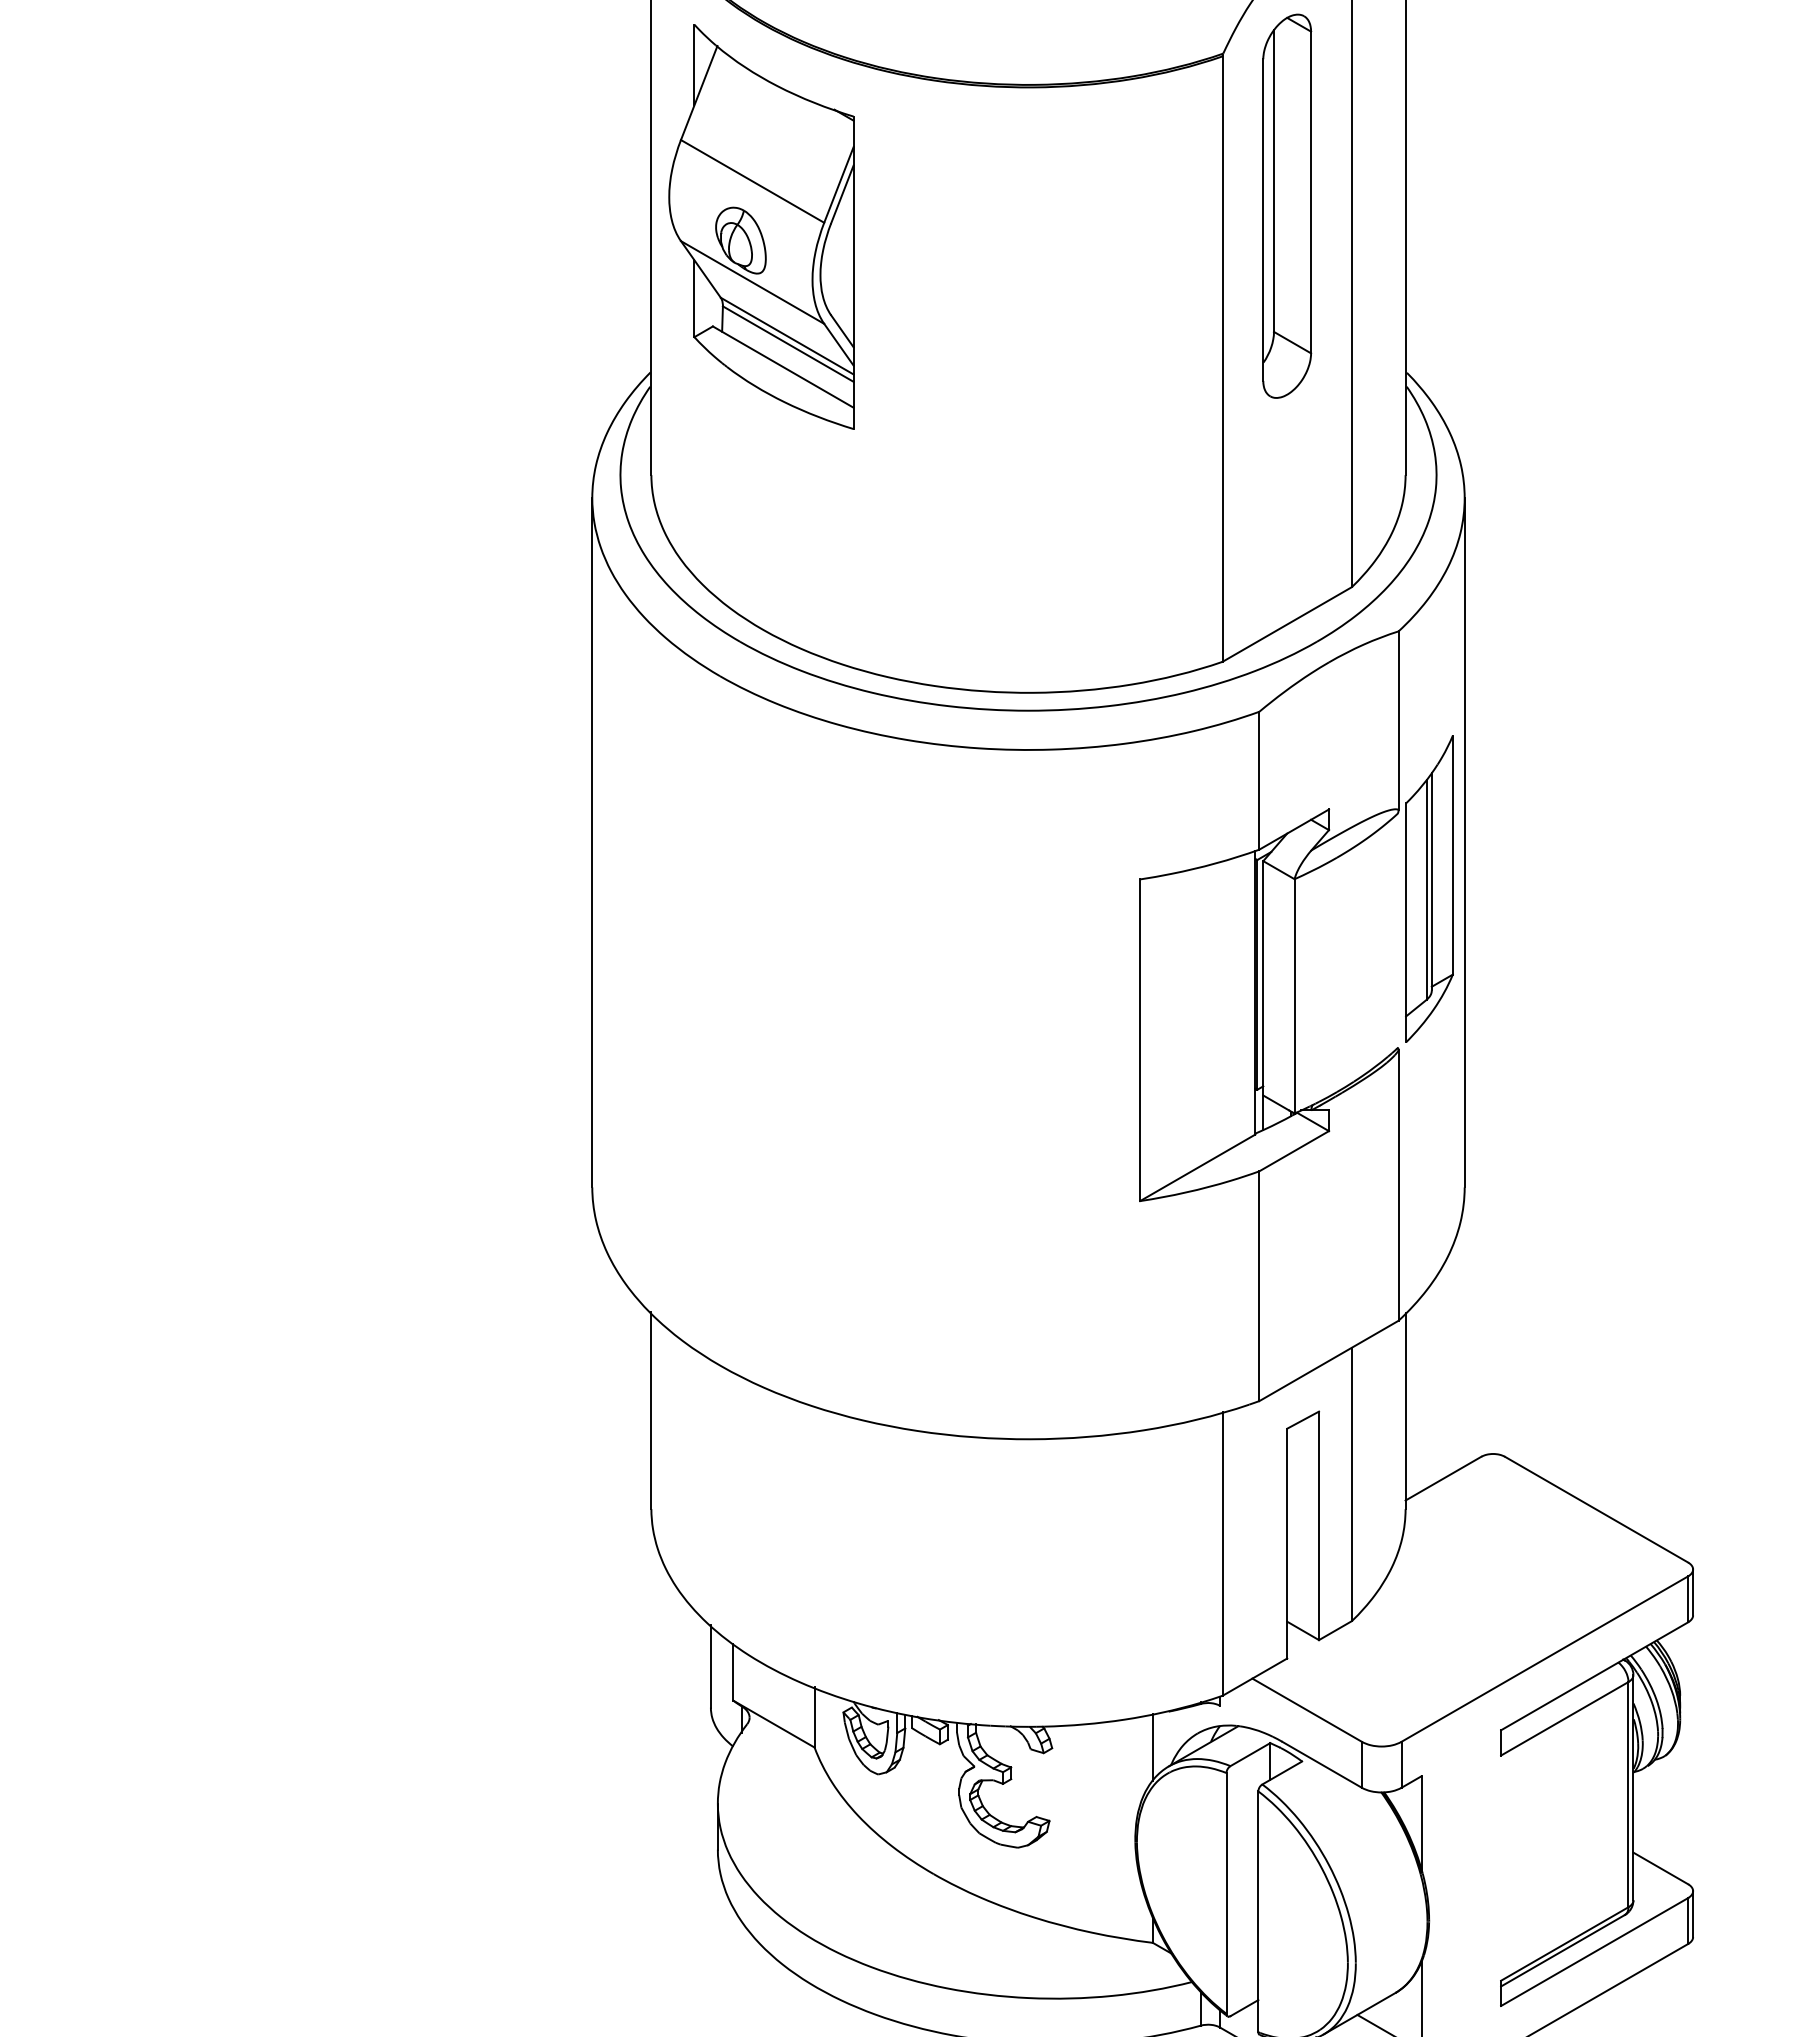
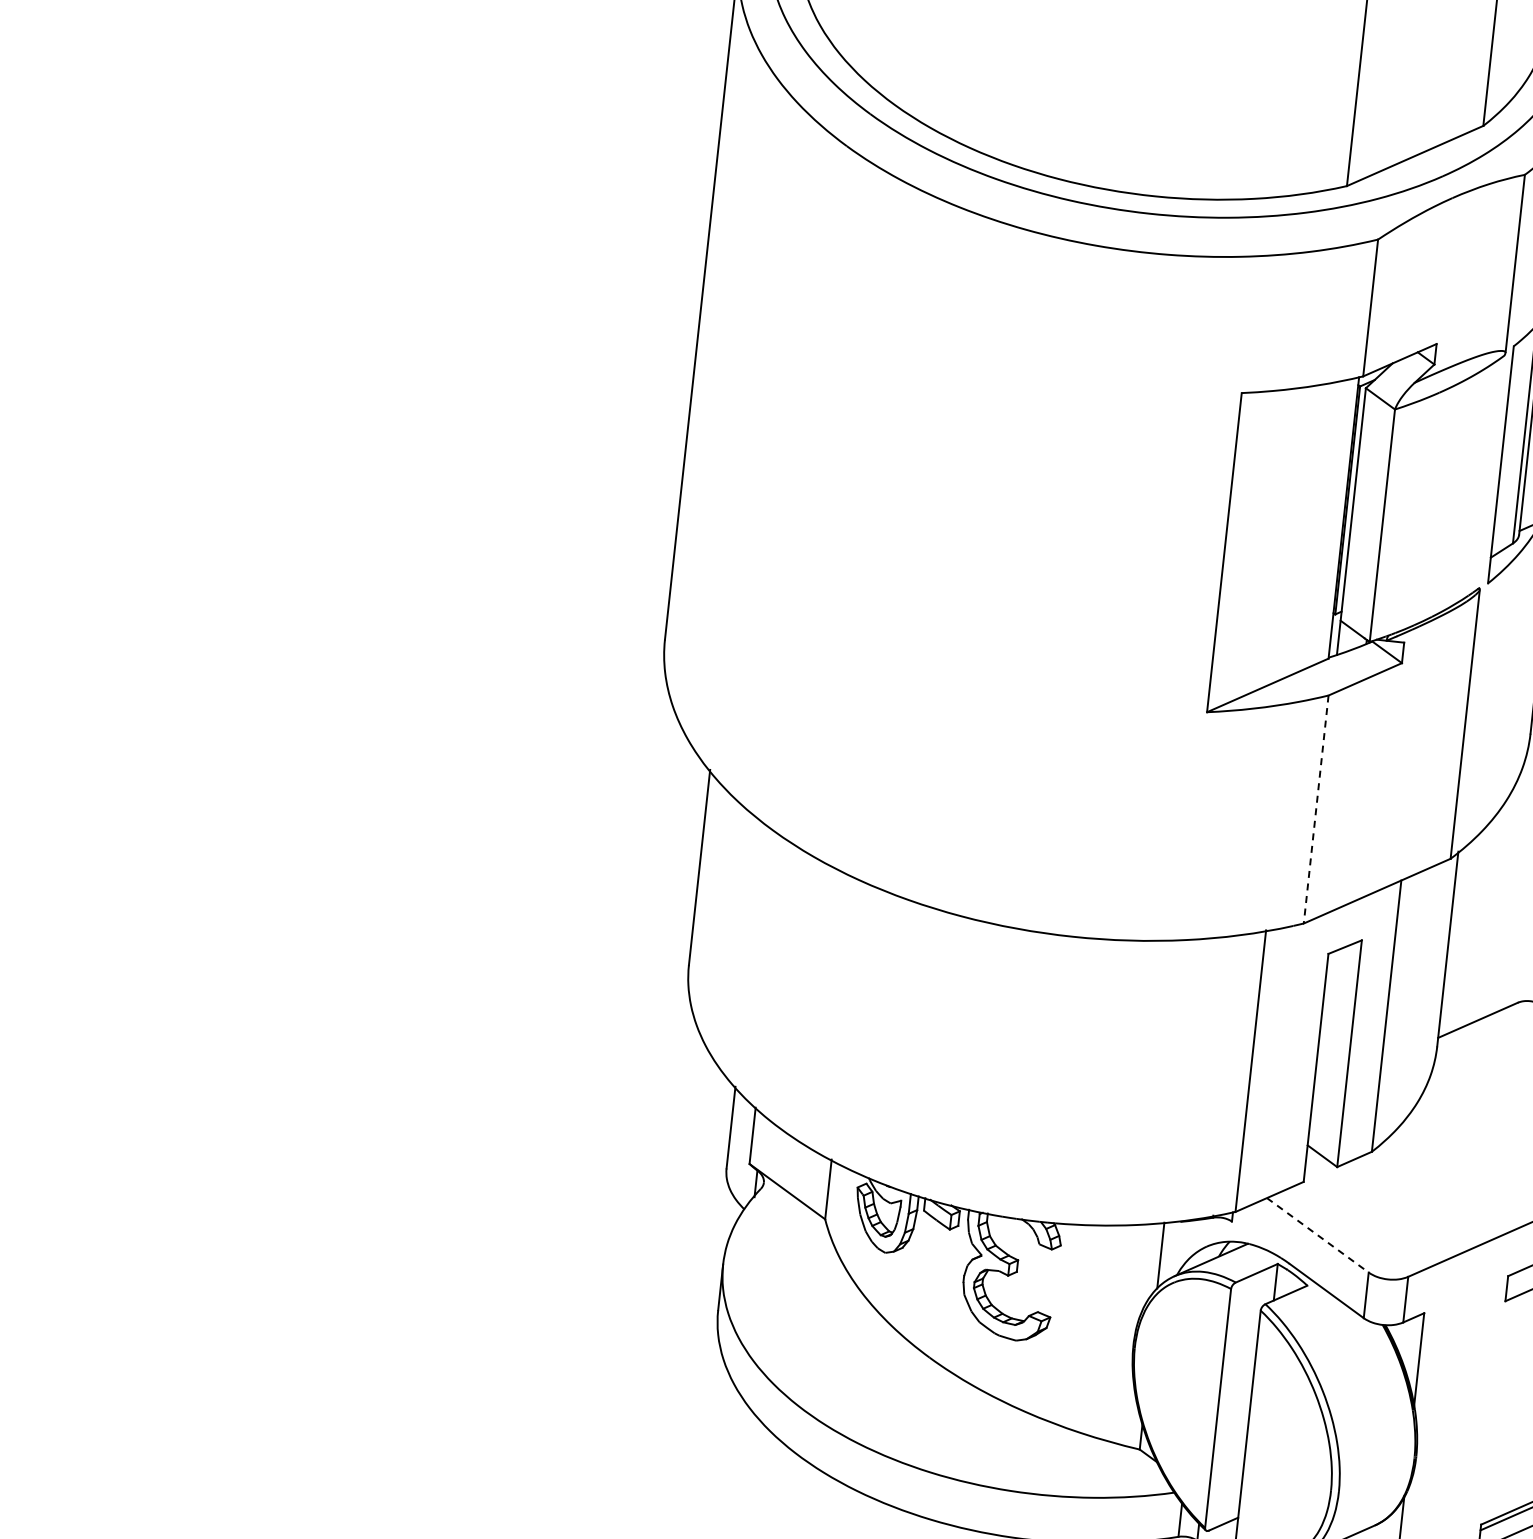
line: (1259, 1286) -> (1316, 809), solid -> dashed
line: (1307, 1710) -> (1318, 1235), solid -> dashed

